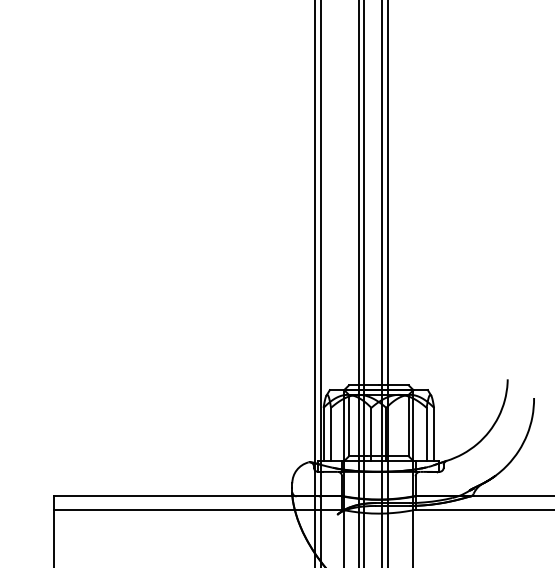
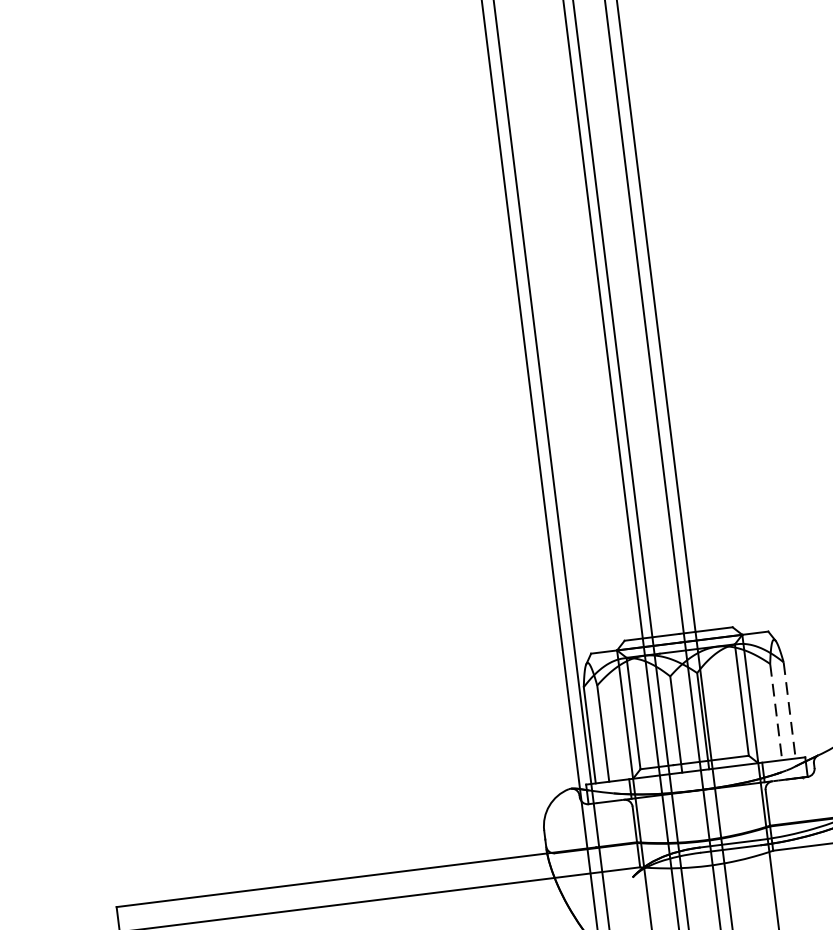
line: (426, 434) -> (775, 712), solid -> dashed
line: (434, 434) -> (790, 710), solid -> dashed

